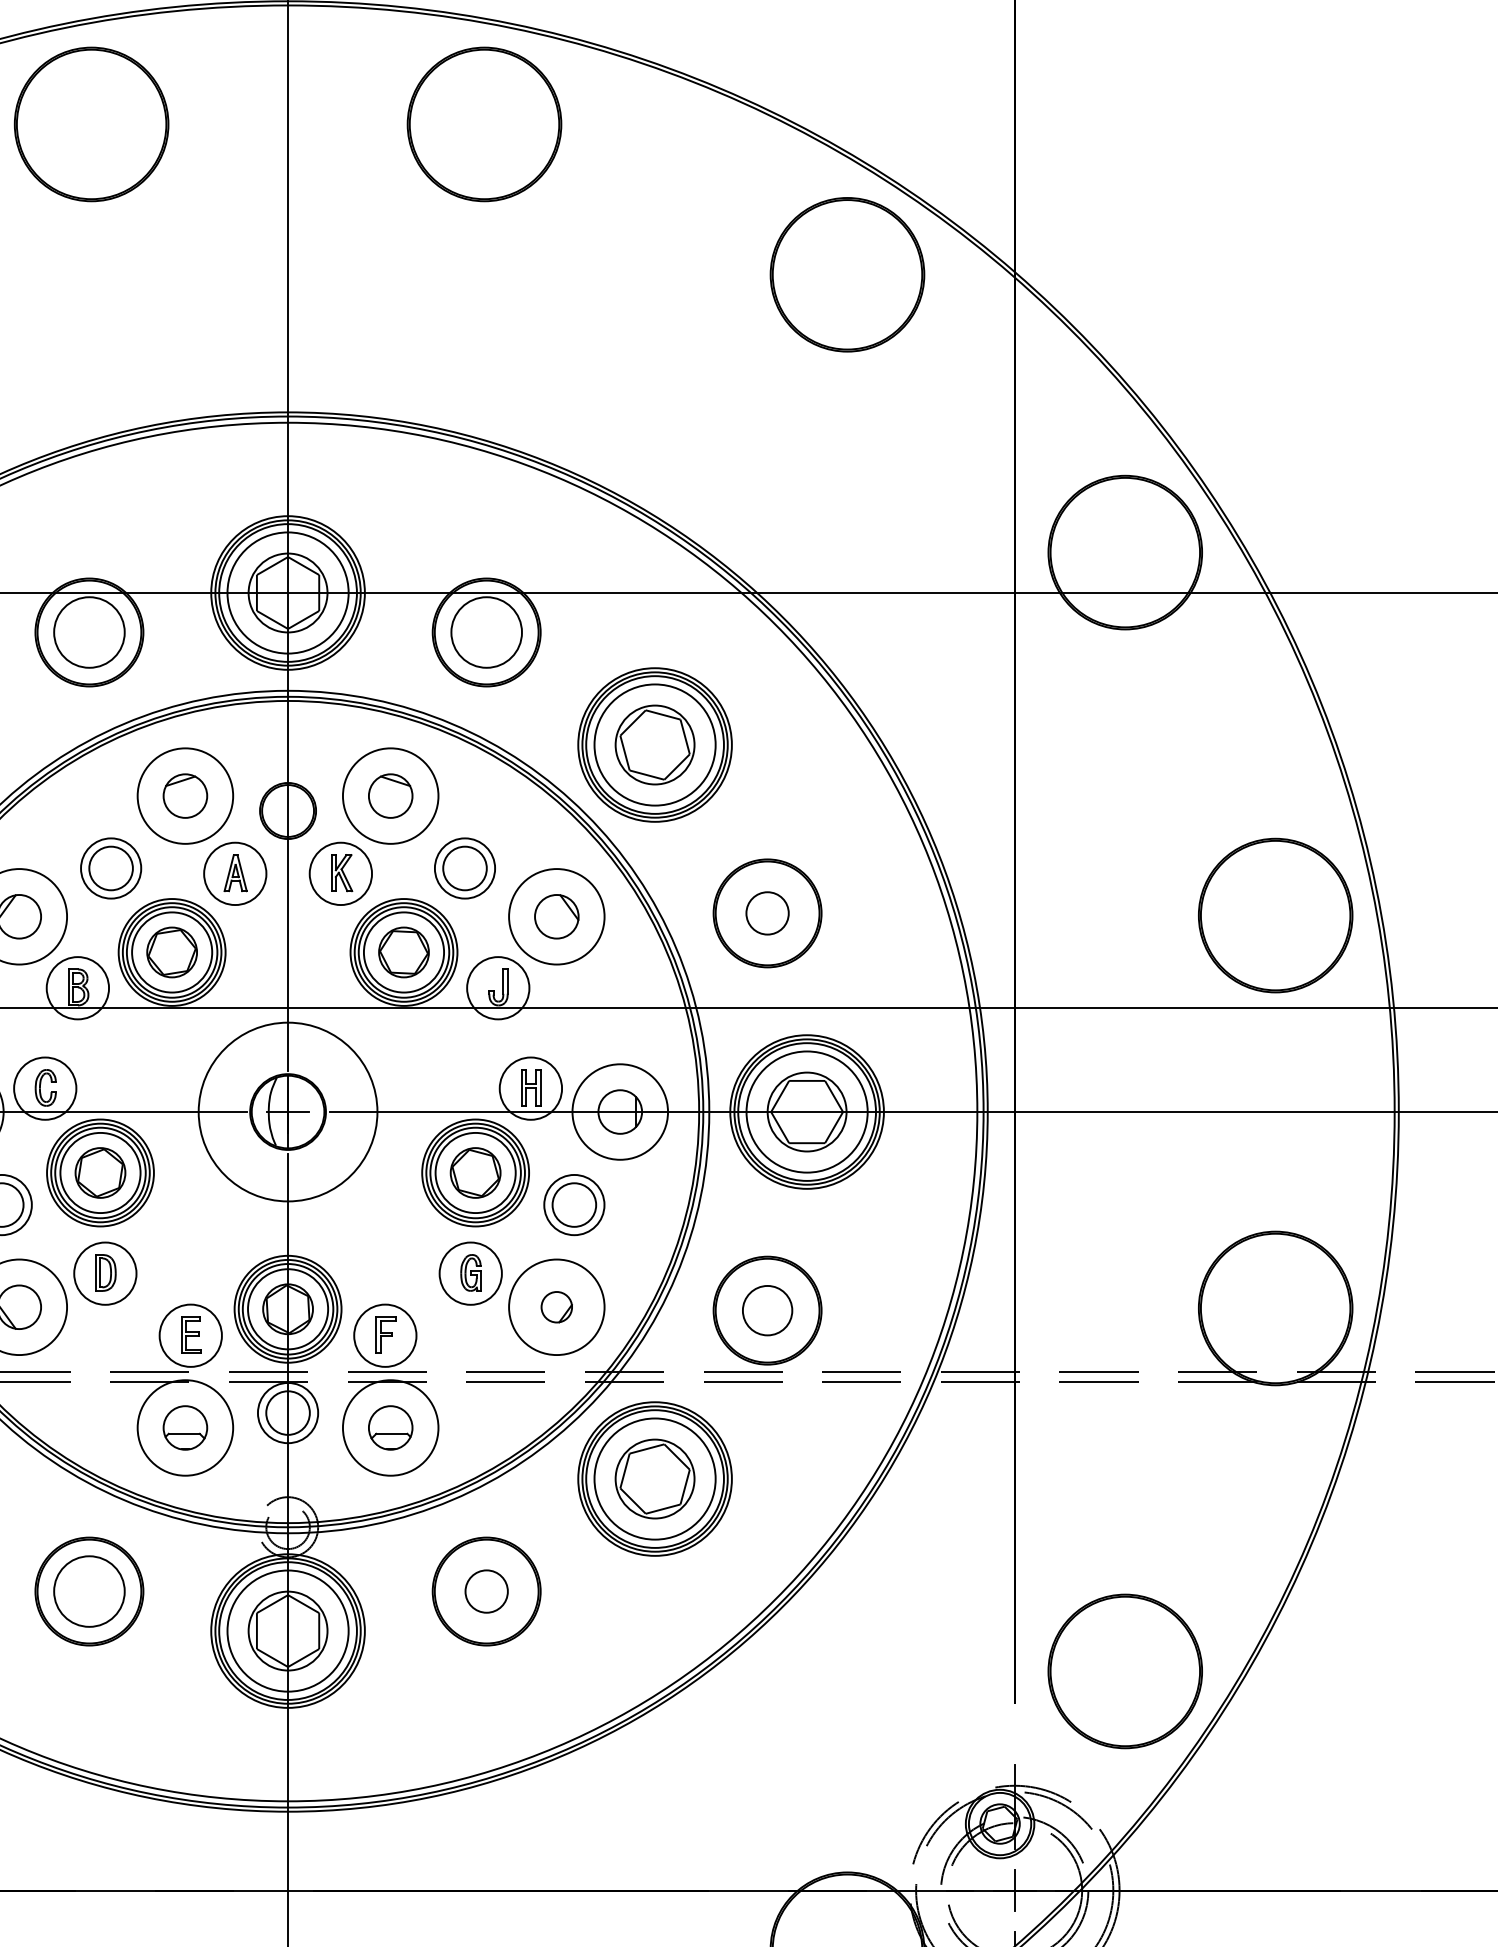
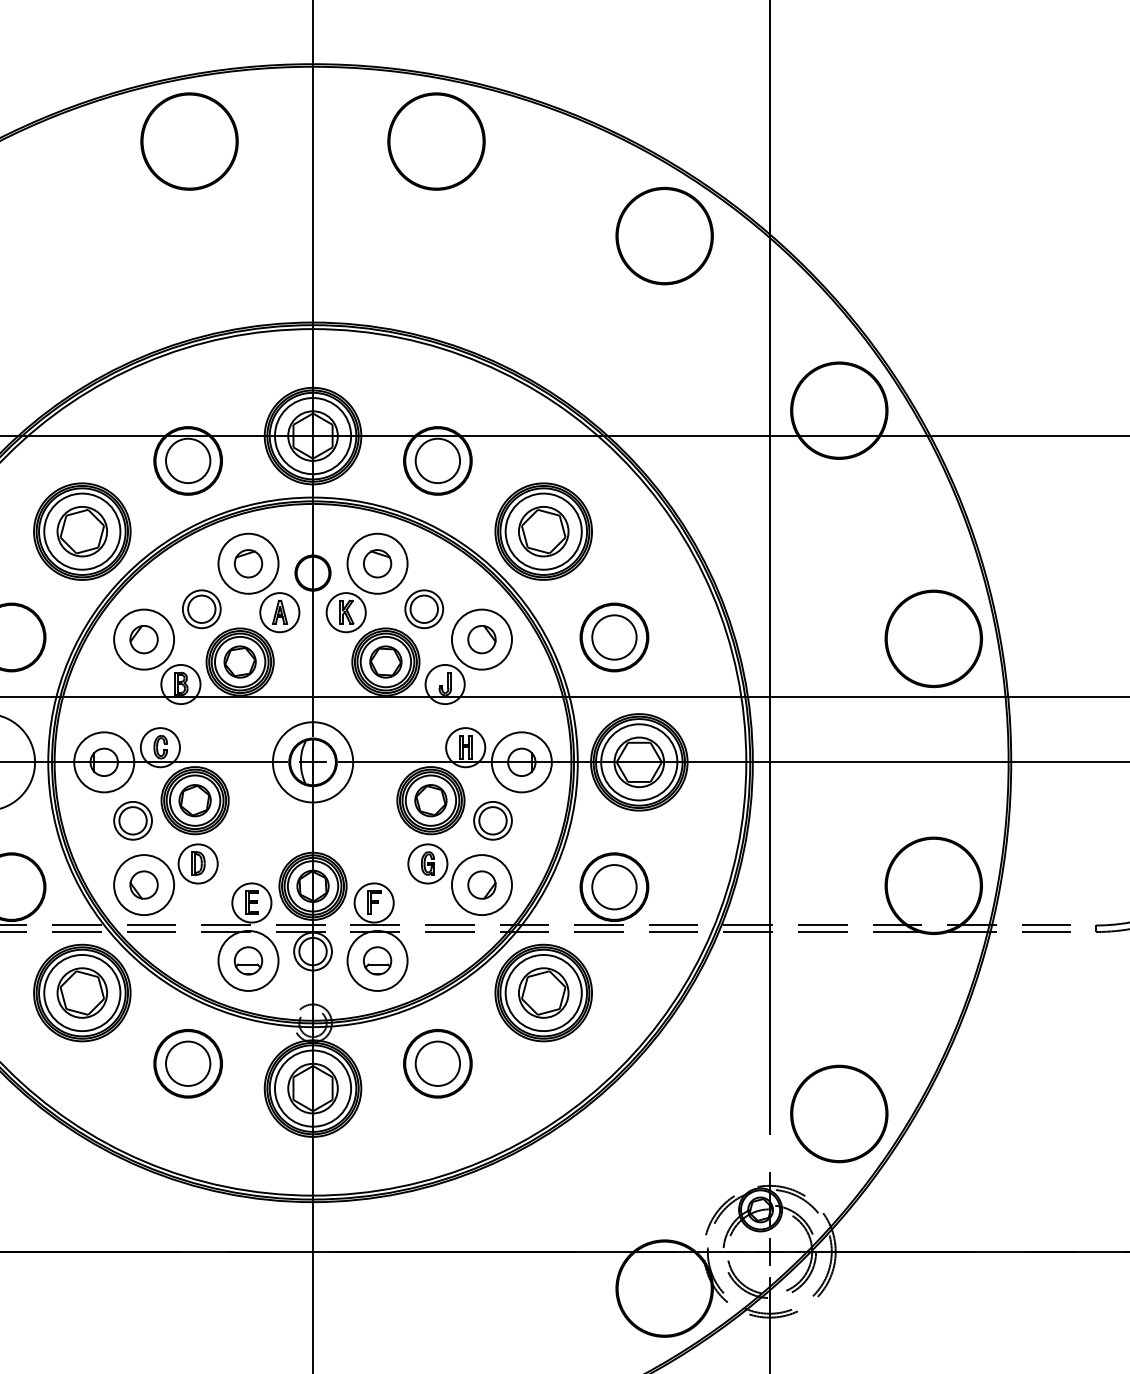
circle: (767, 913) -> (614, 637), size x1.67
circle: (287, 1112) -> (312, 762), size x0.71
part: (556, 1306) -> (481, 884), size x1.43
circle: (767, 1311) -> (614, 887), size x1.43
circle: (486, 1591) -> (437, 1063), size x1.67

